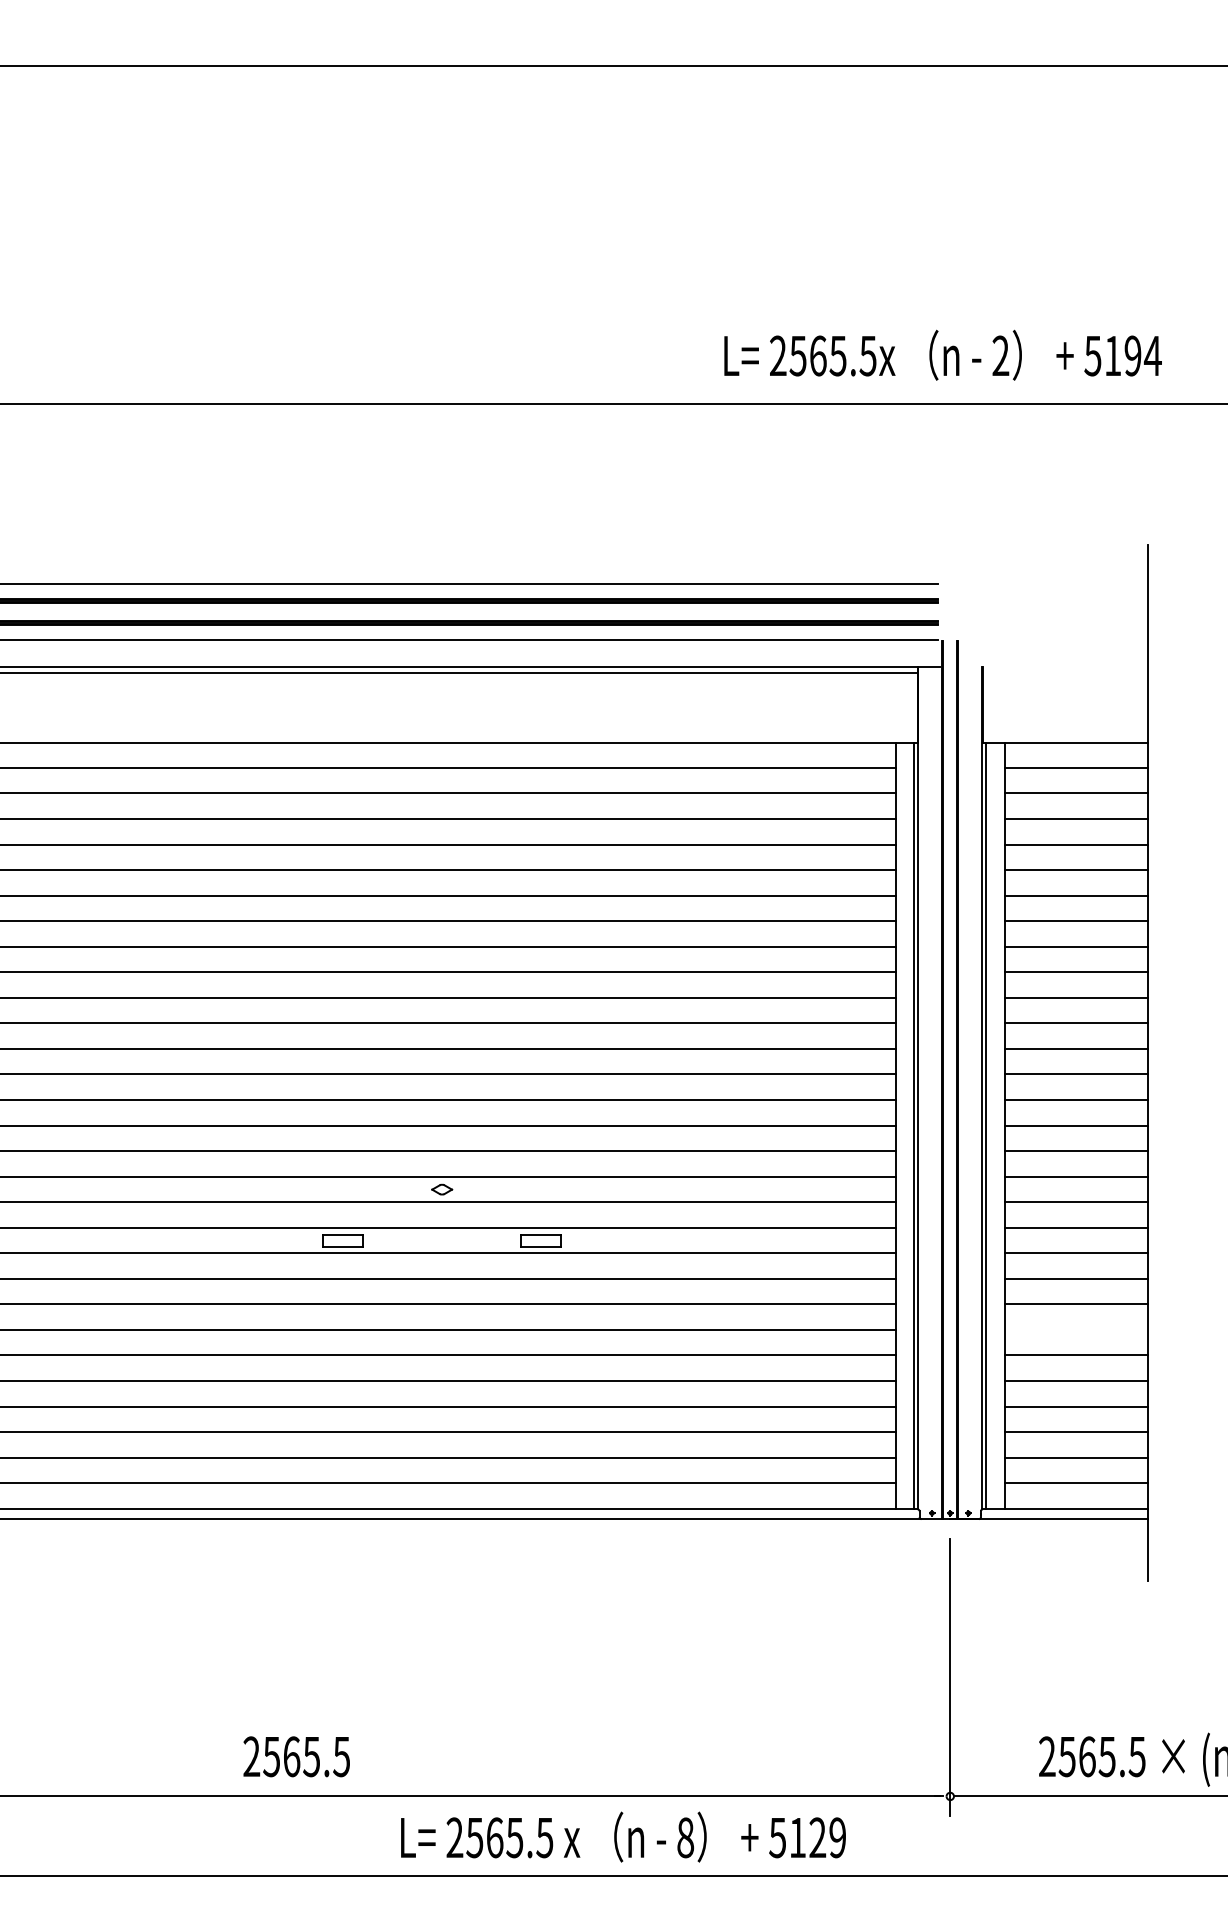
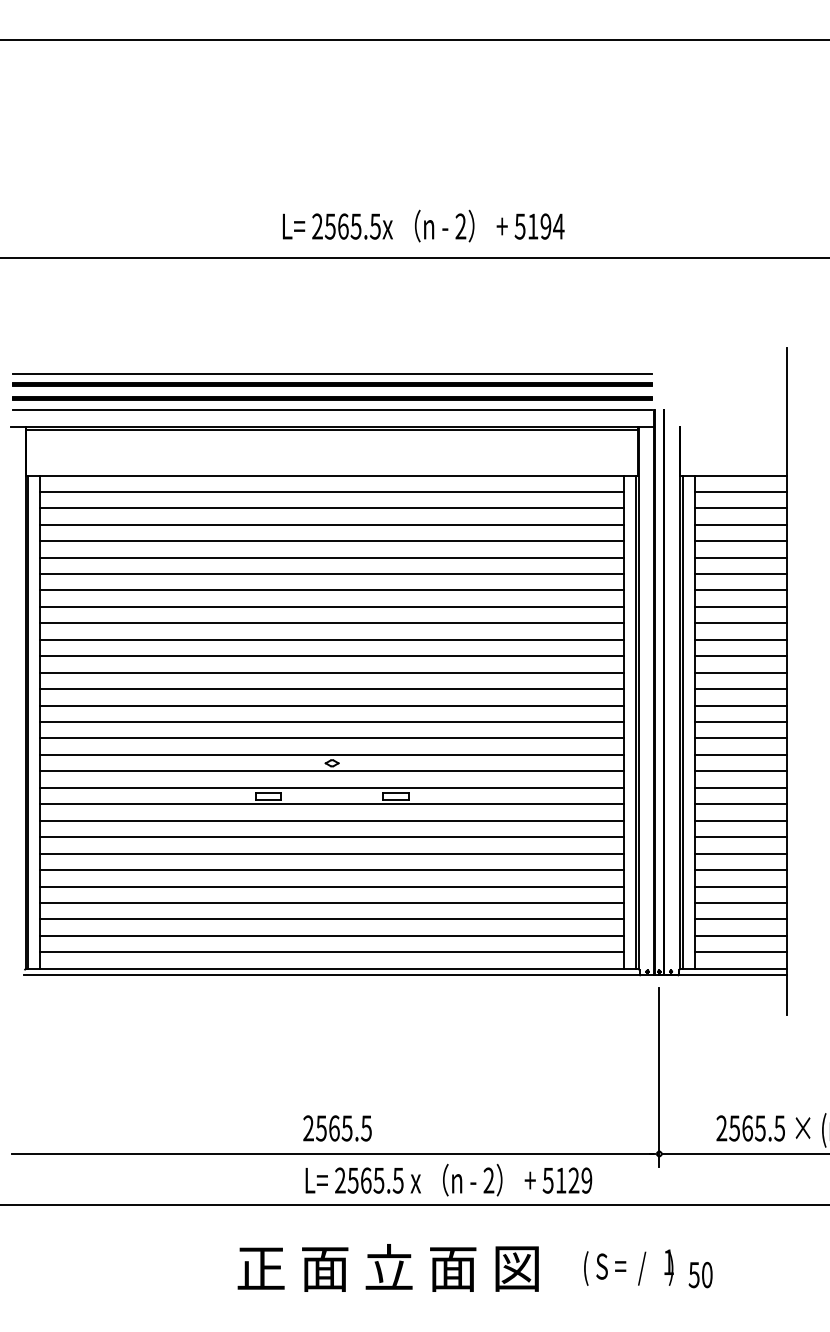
text: (942, 354) -> (423, 225), moved
line: (1076, 1329) -> (740, 853), added
text: (296, 1756) -> (337, 1128), moved
text: (684, 1837) -> (488, 1180), 8 -> 2

